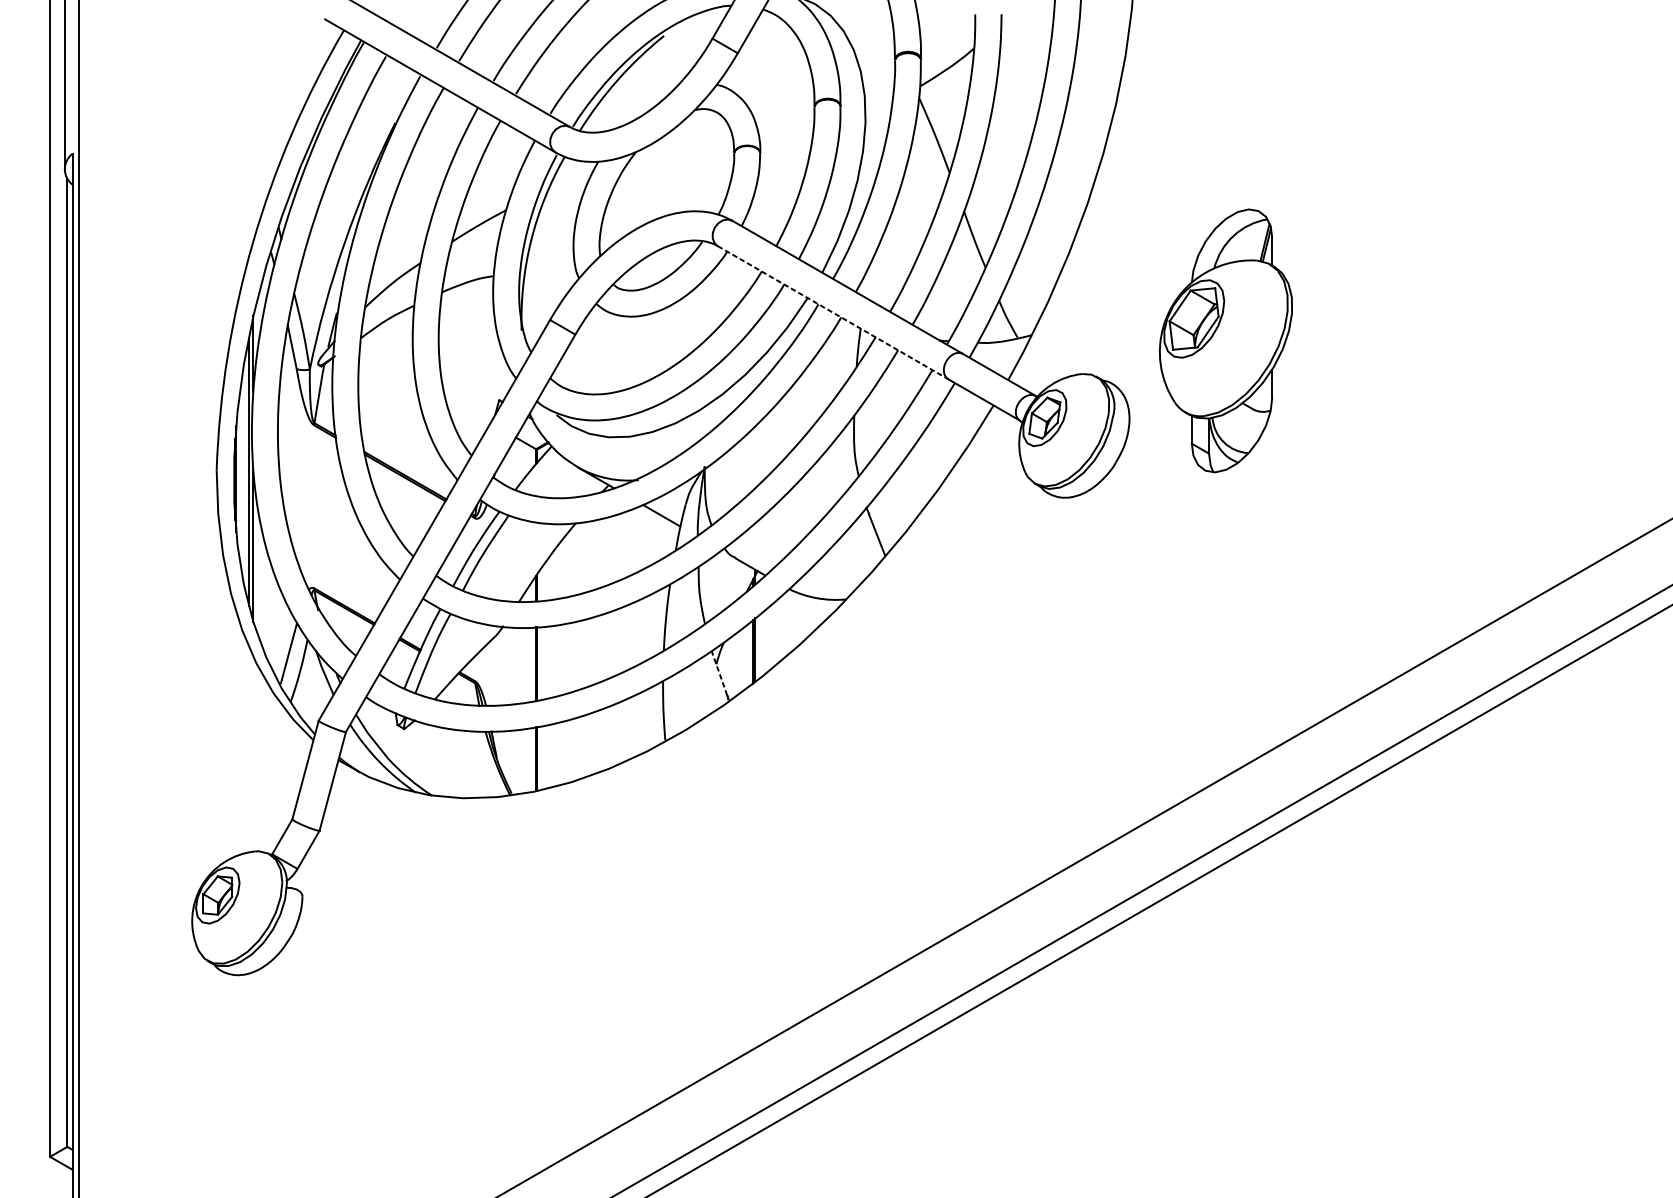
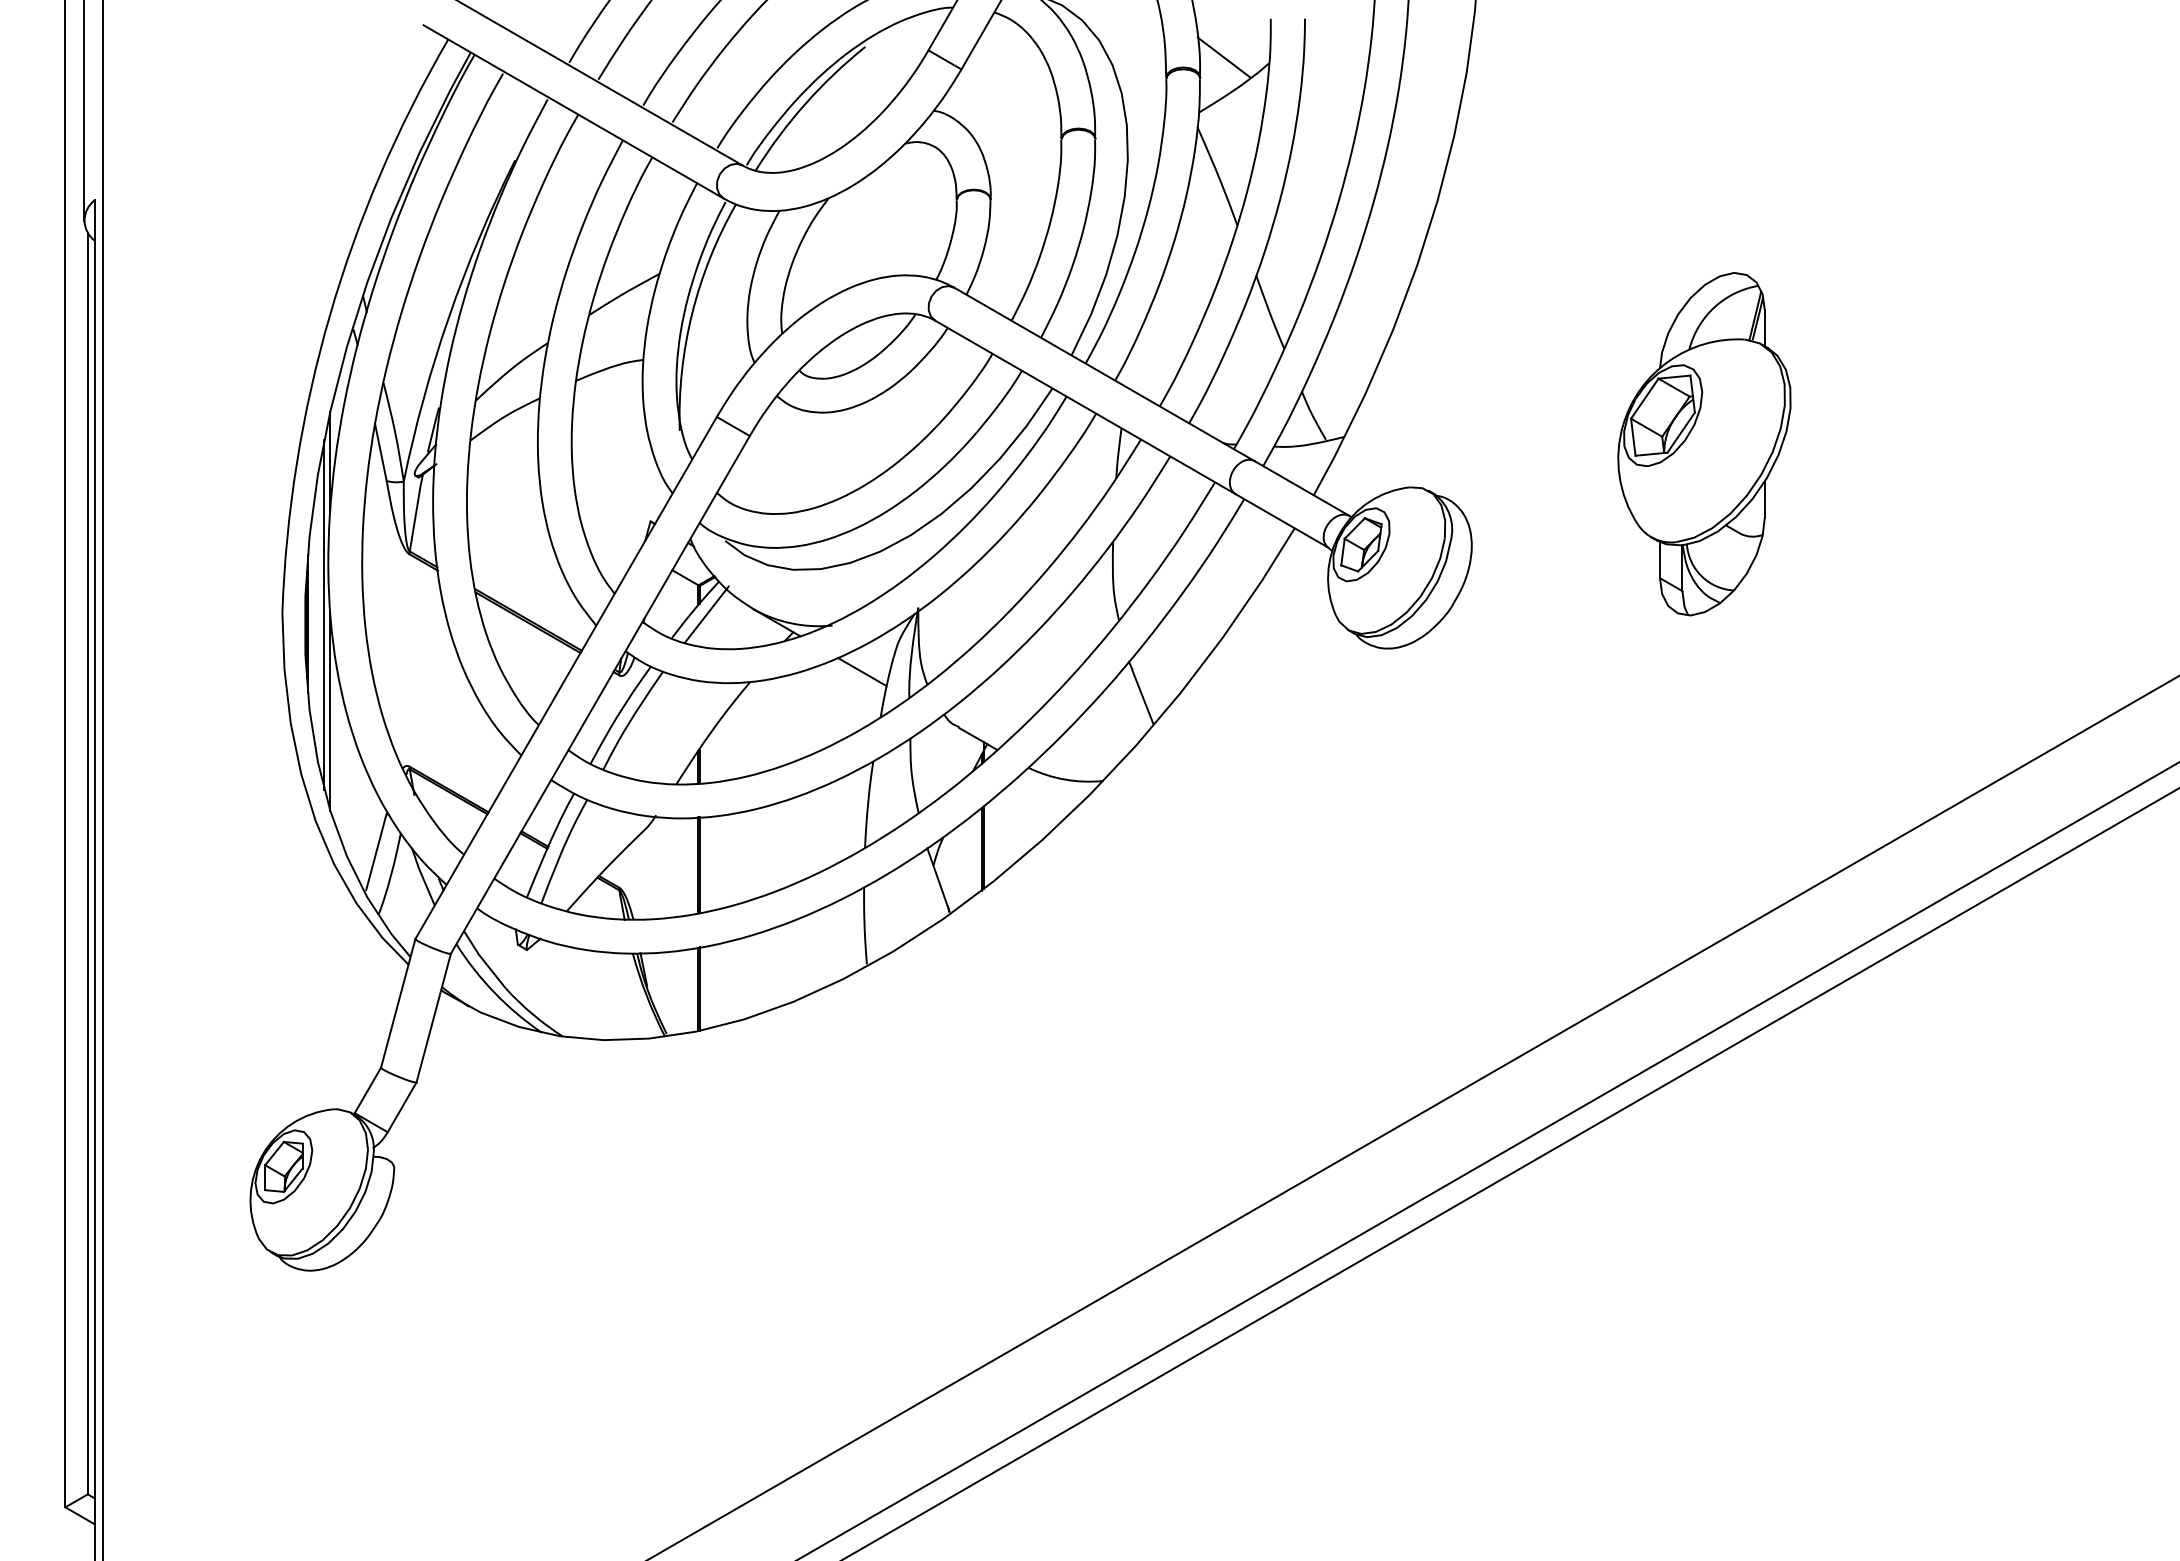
line: (938, 44) -> (1223, 57), added
line: (833, 312) -> (1085, 407), dashed -> solid
part: (1226, 341) -> (1704, 444), moved
line: (542, 471) -> (706, 614), added
line: (719, 673) -> (937, 877), dashed -> solid

